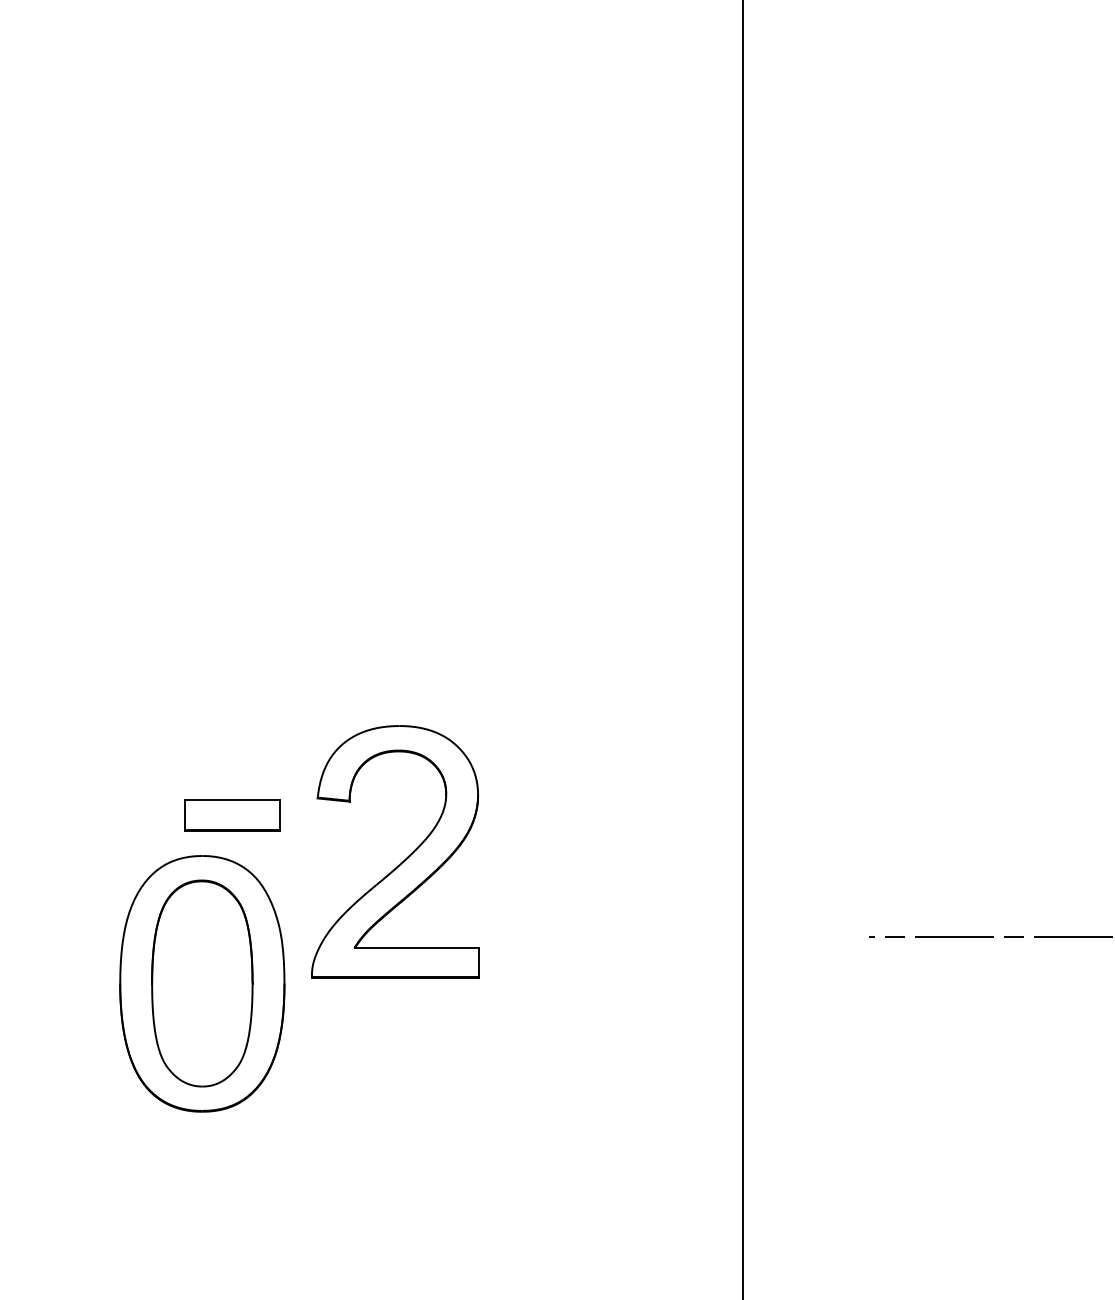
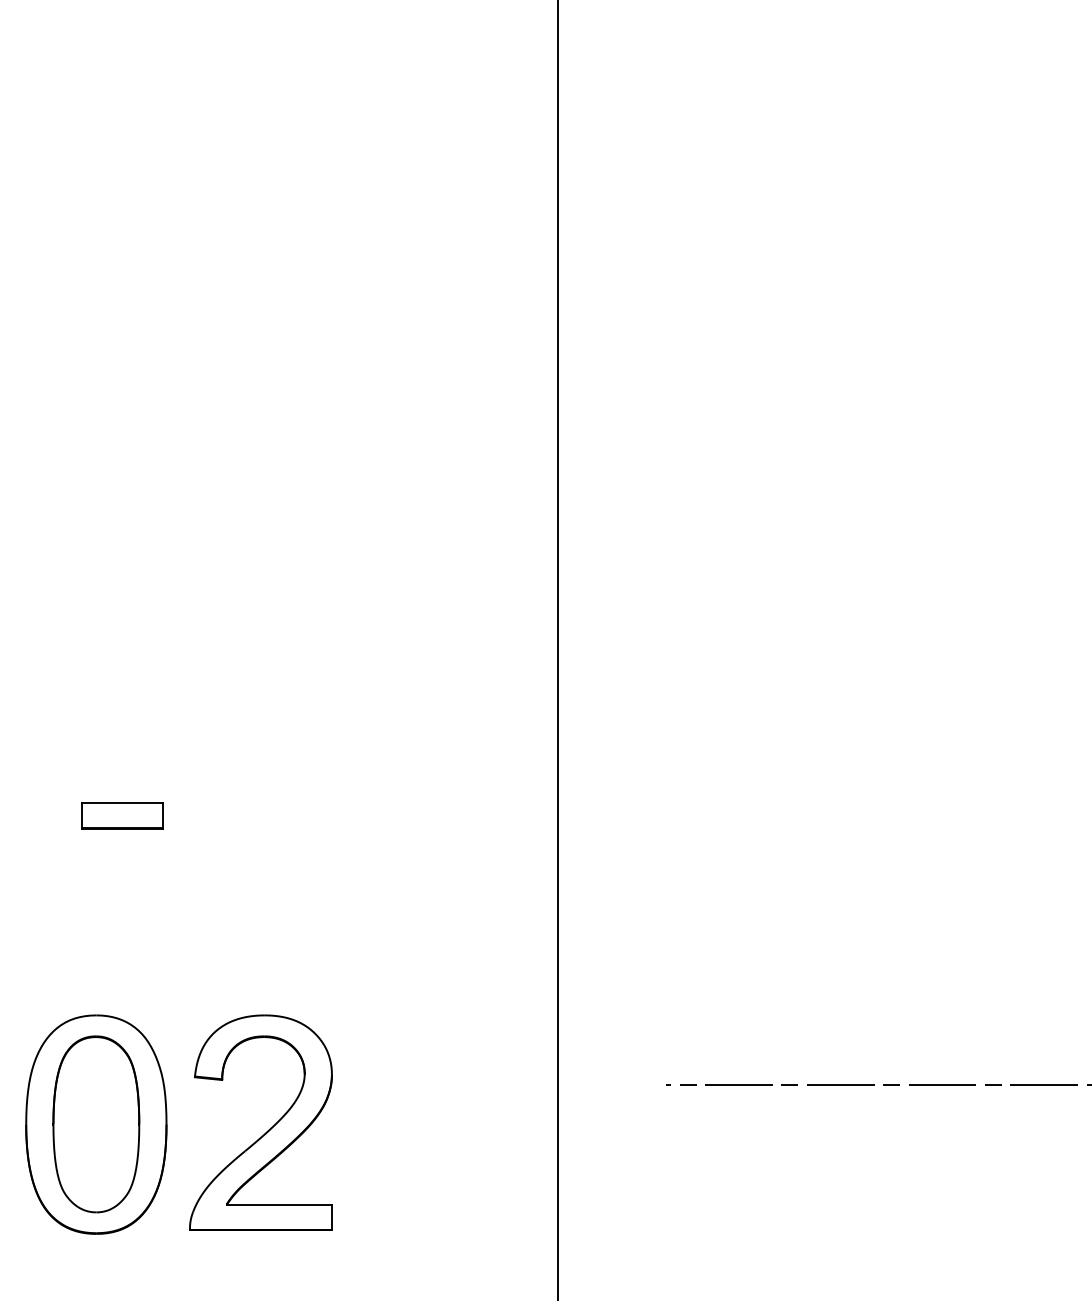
part: (232, 815) -> (122, 815), moved
part: (403, 859) -> (268, 1129), moved

